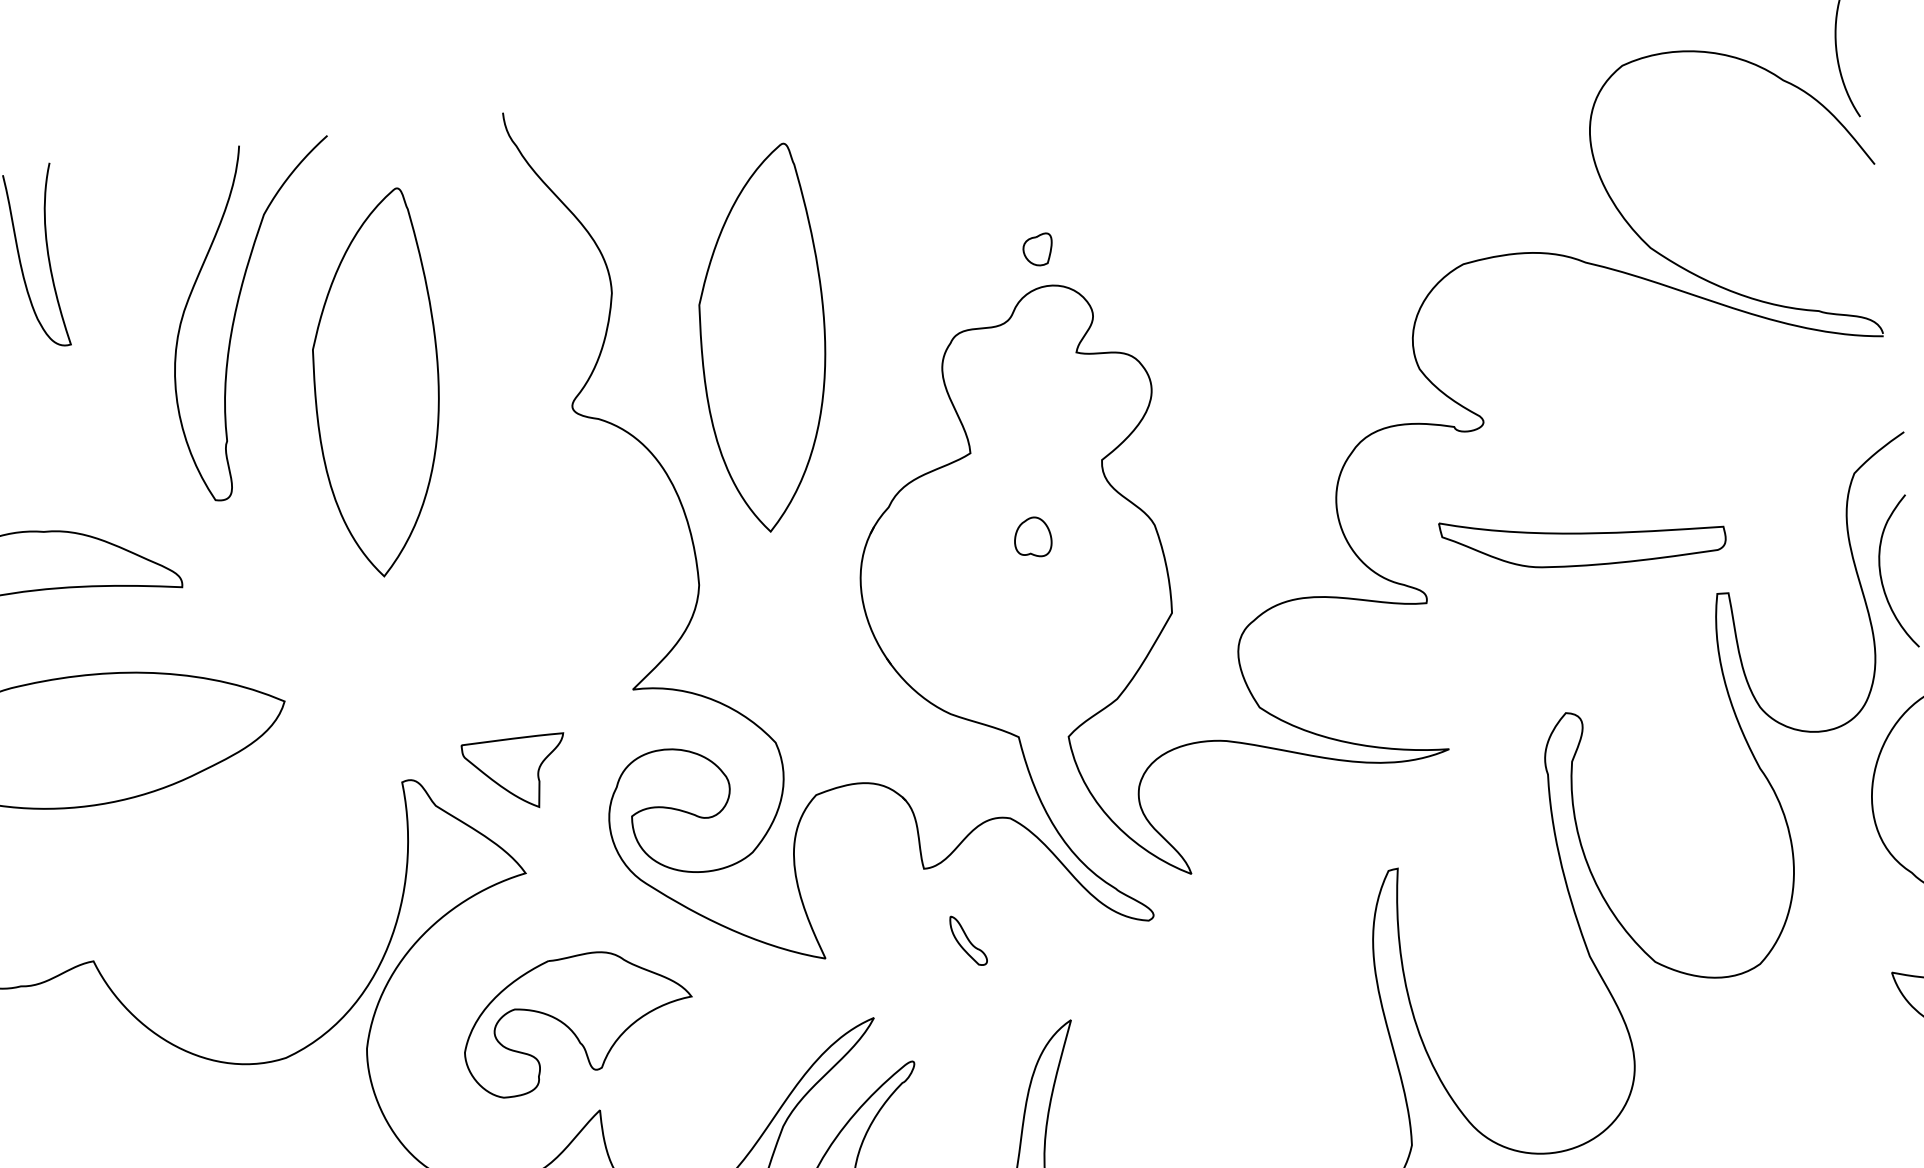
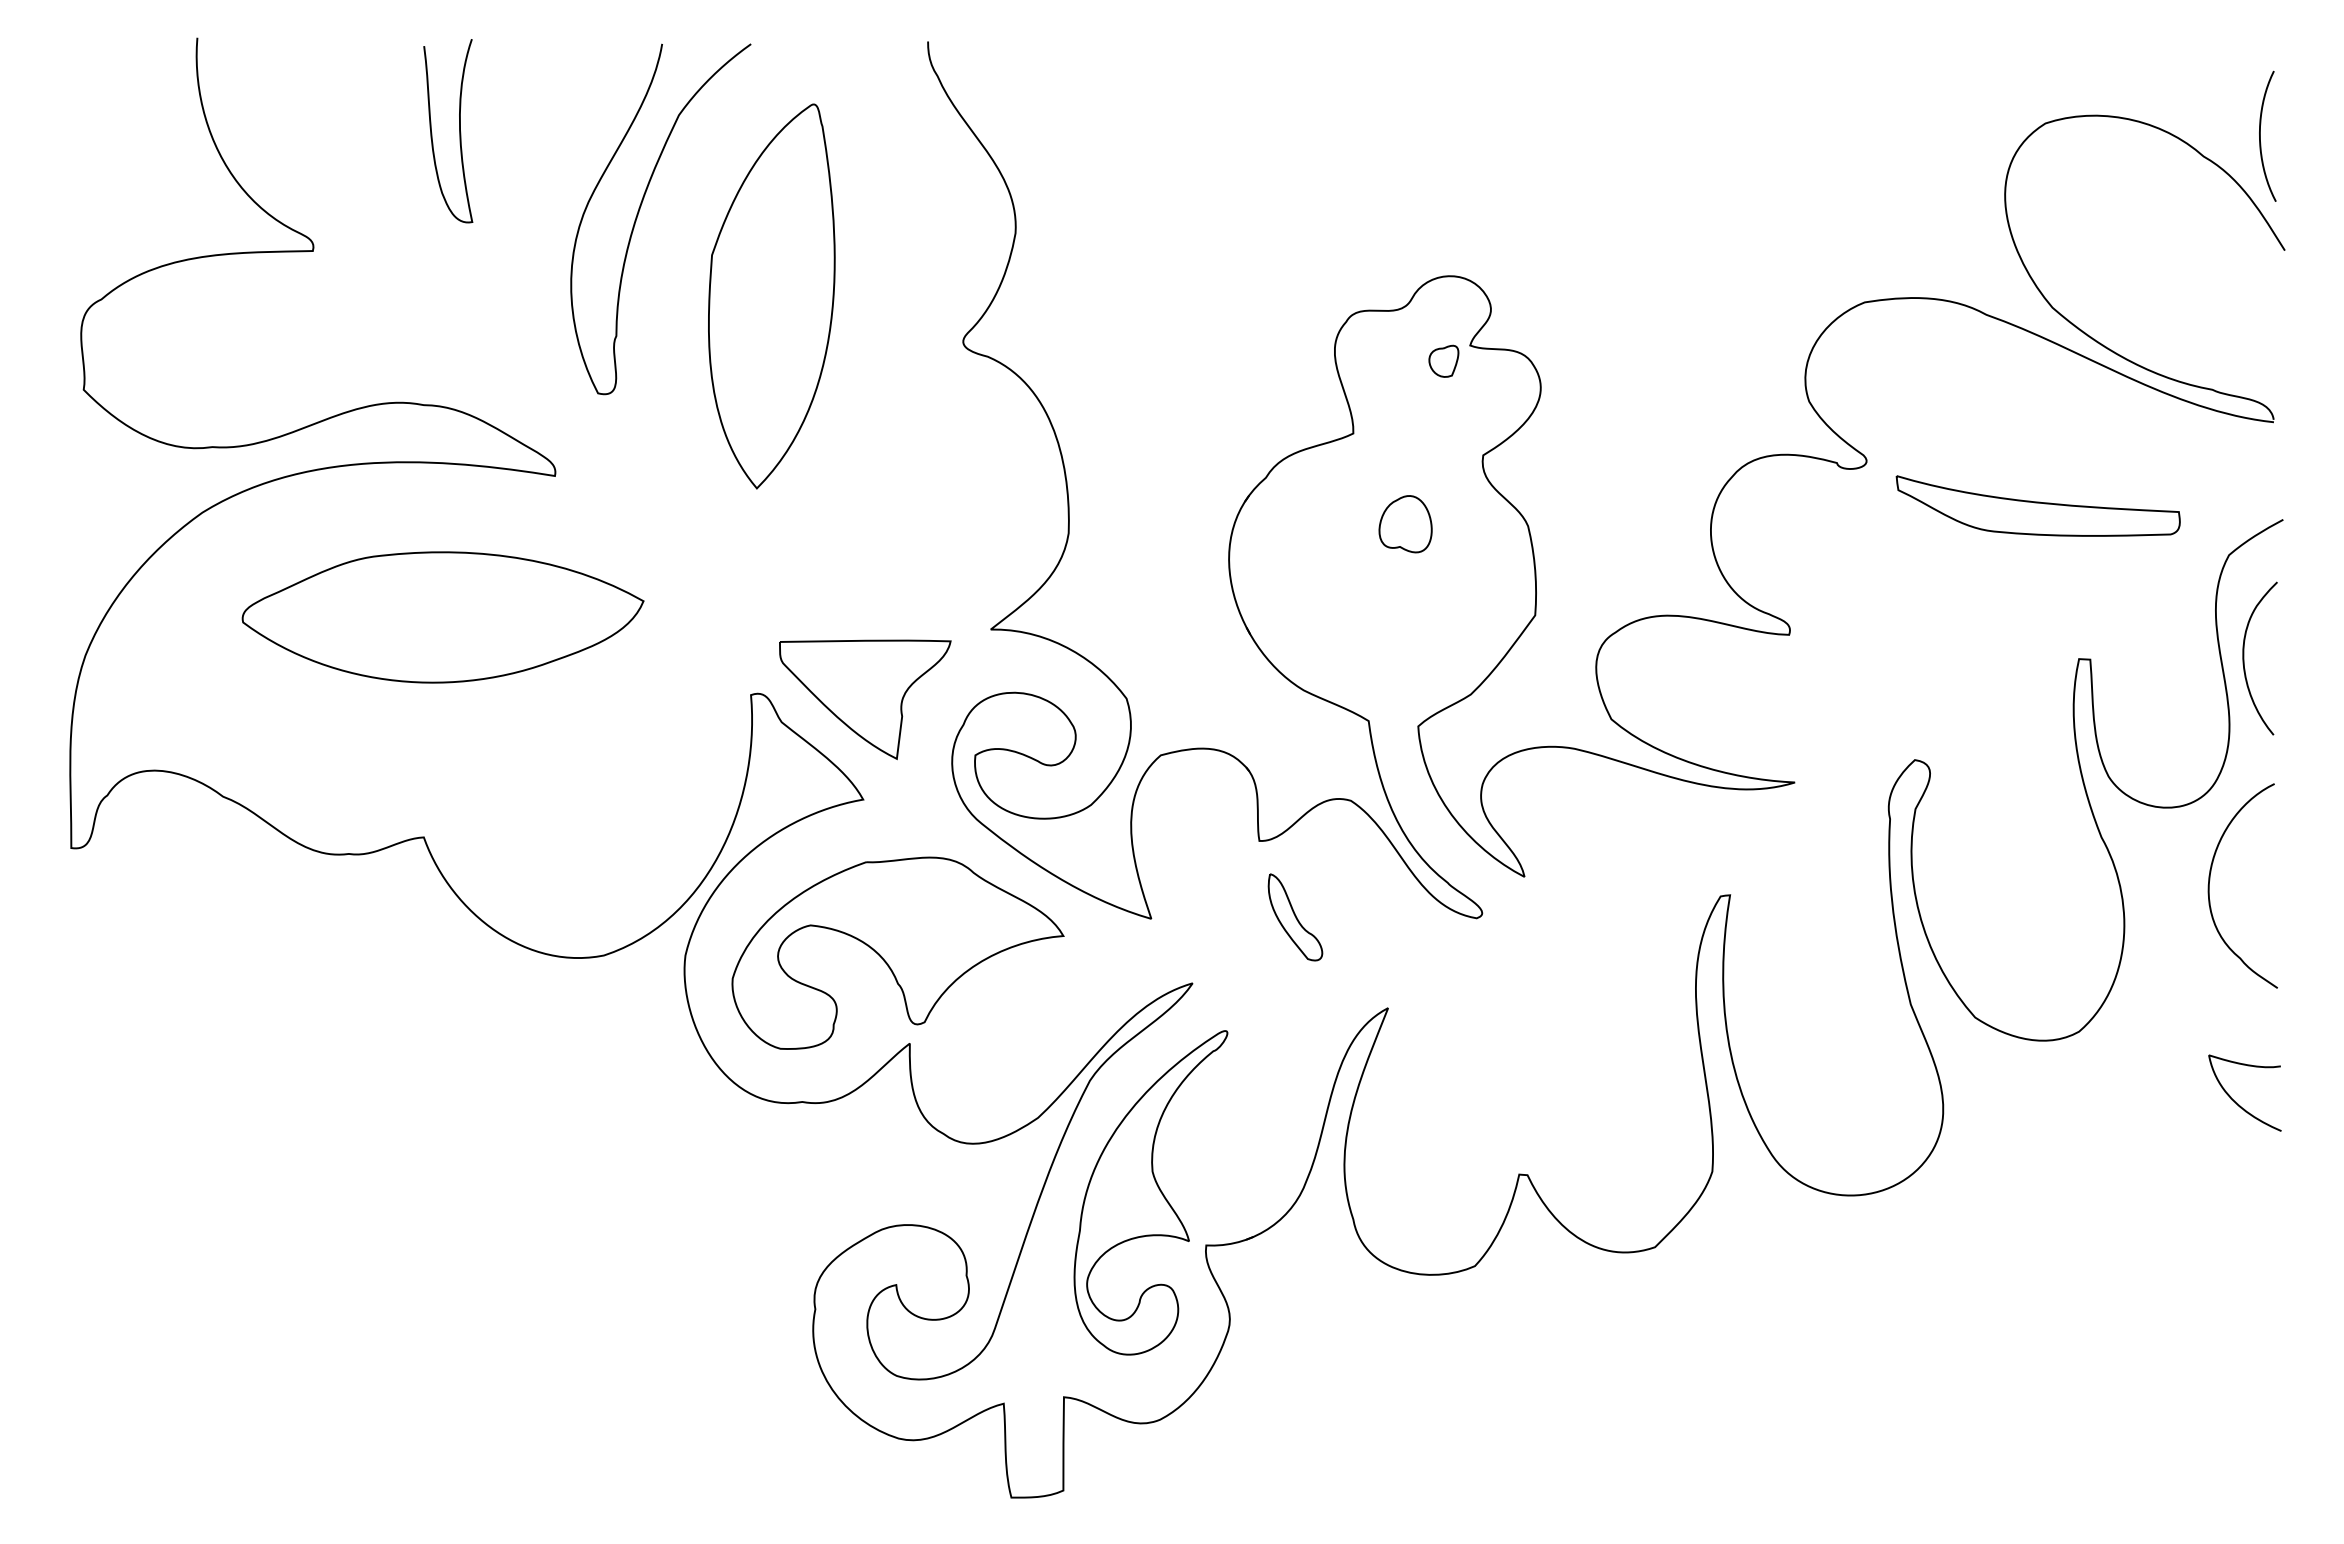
part: (1037, 249) -> (1443, 360), moved
part: (763, 339) -> (1160, 296), removed
part: (1582, 536) -> (2037, 505), moved
part: (1032, 537) -> (1405, 524), size x1.43
part: (516, 773) -> (865, 699), size x1.67
part: (968, 940) -> (1295, 917), size x1.67
part: (577, 1021) -> (897, 952), size x1.43

